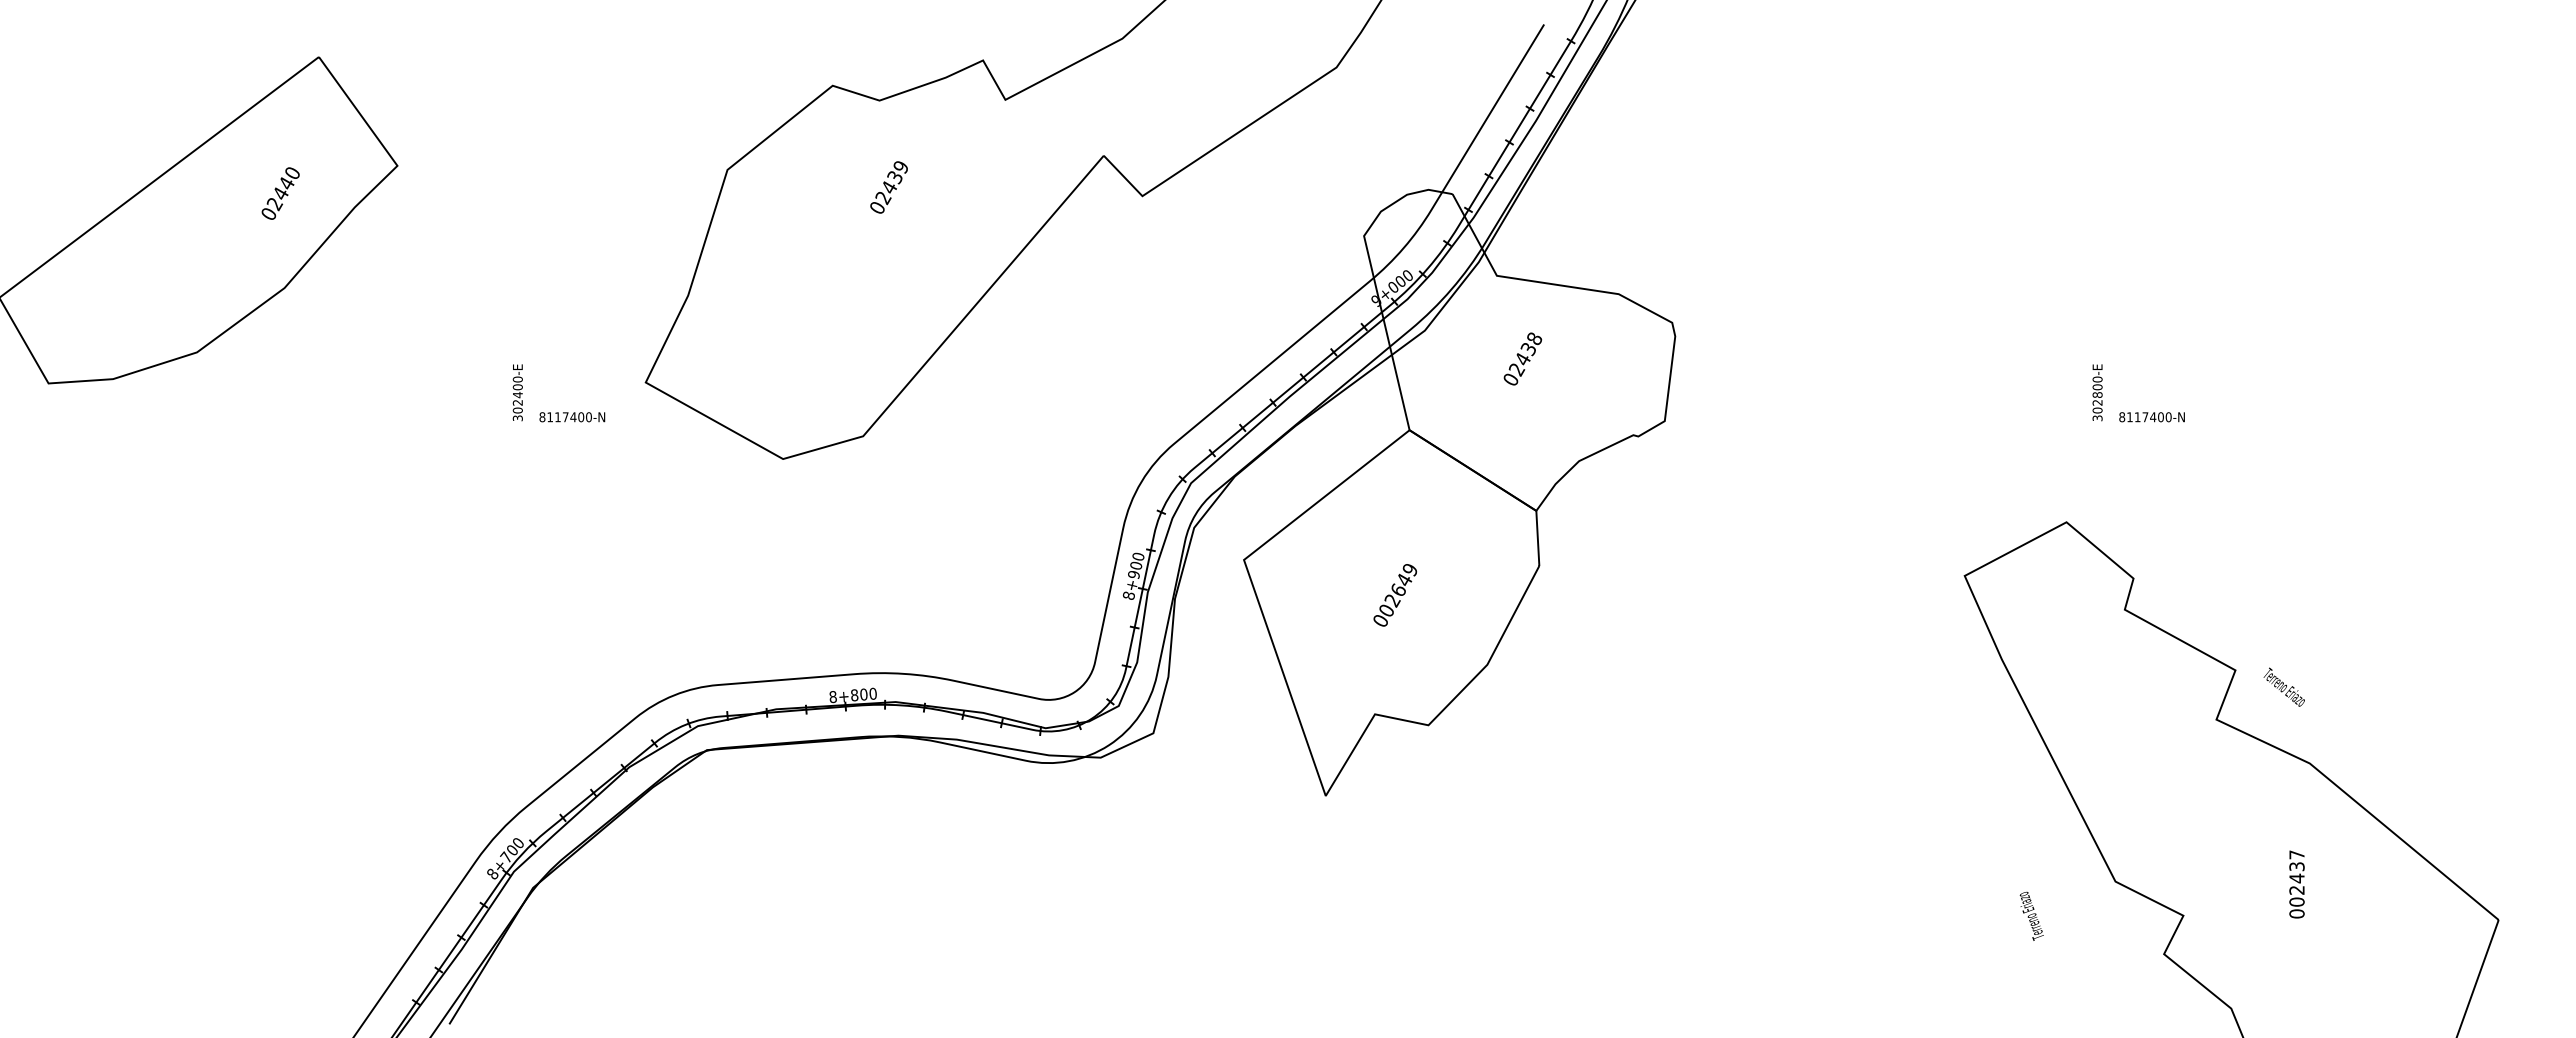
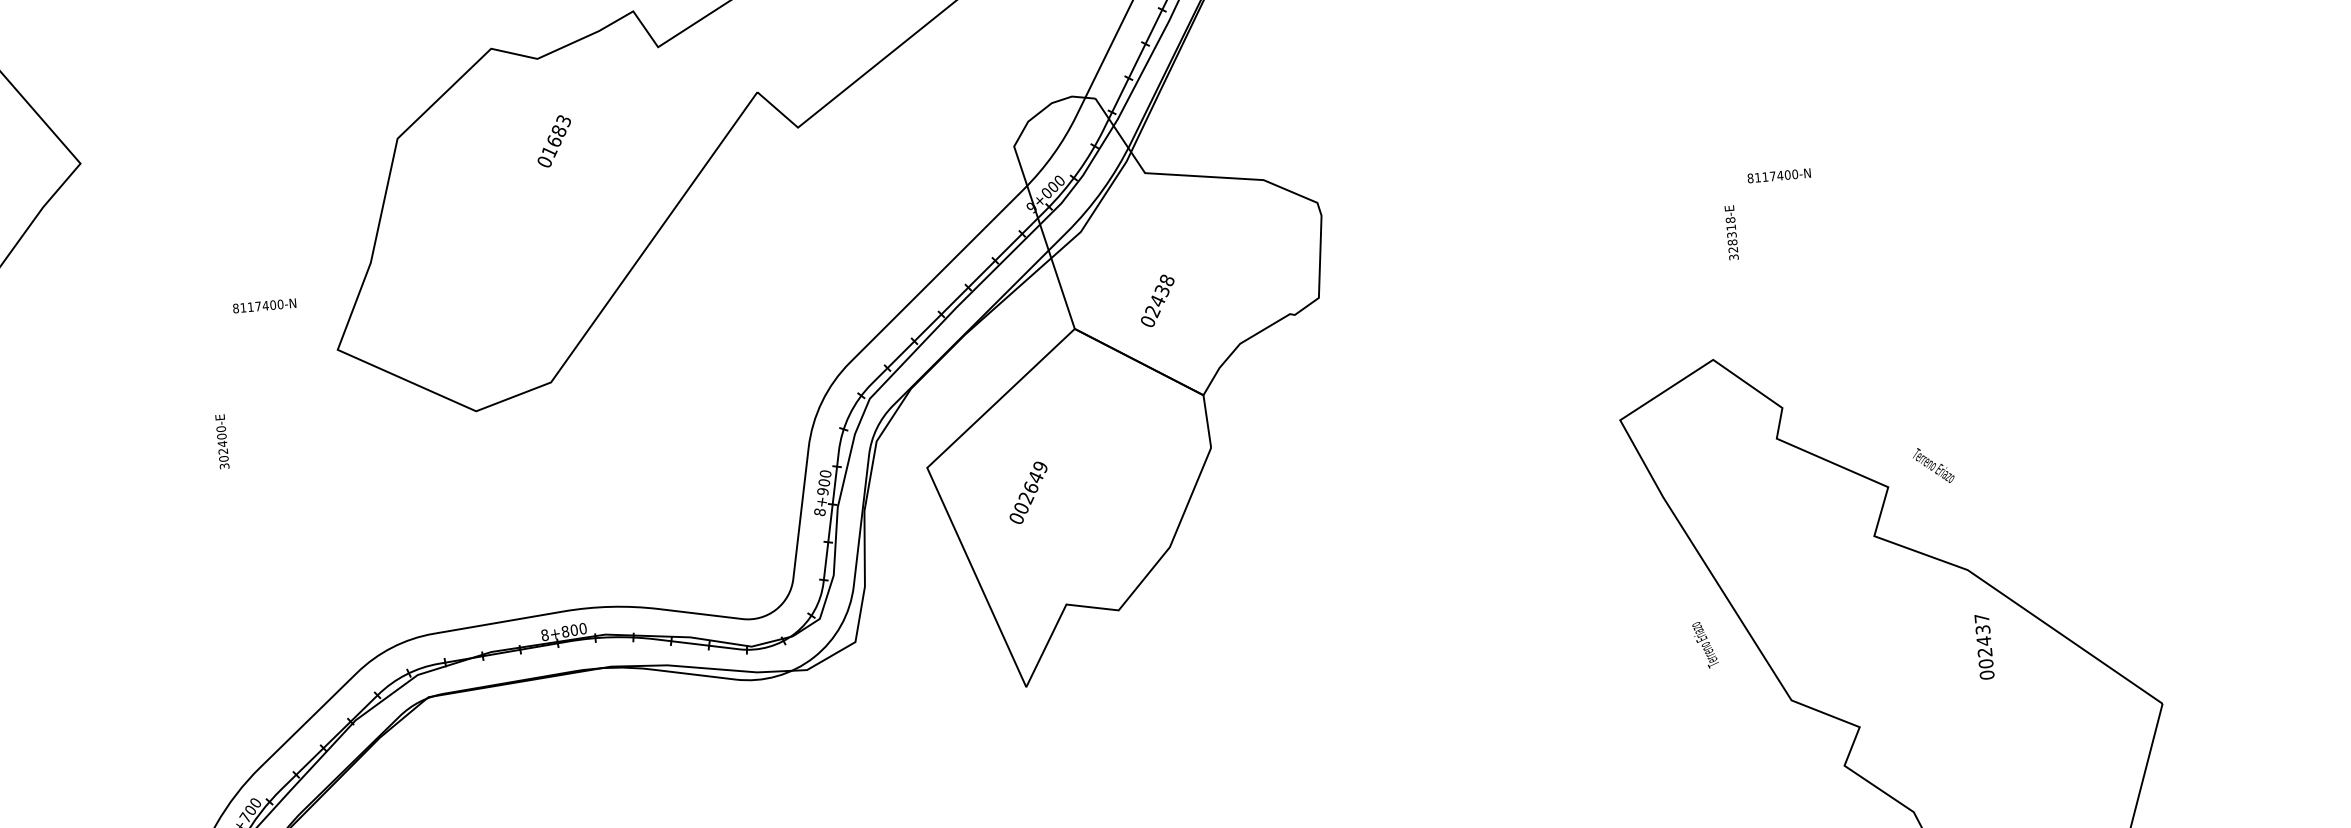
text: (891, 183) -> (556, 137), 02439 -> 01683
text: (1522, 358) -> (1157, 300), moved
text: (517, 392) -> (221, 441), moved
text: (2097, 394) -> (1731, 234), 302800-E -> 328318-E
text: (572, 417) -> (264, 306), moved
text: (2151, 417) -> (1778, 176), moved
text: (1395, 595) -> (1028, 493), moved
text: (2283, 686) -> (1932, 464), moved
text: (2296, 884) -> (1984, 646), moved
text: (2031, 915) -> (1705, 644), moved

